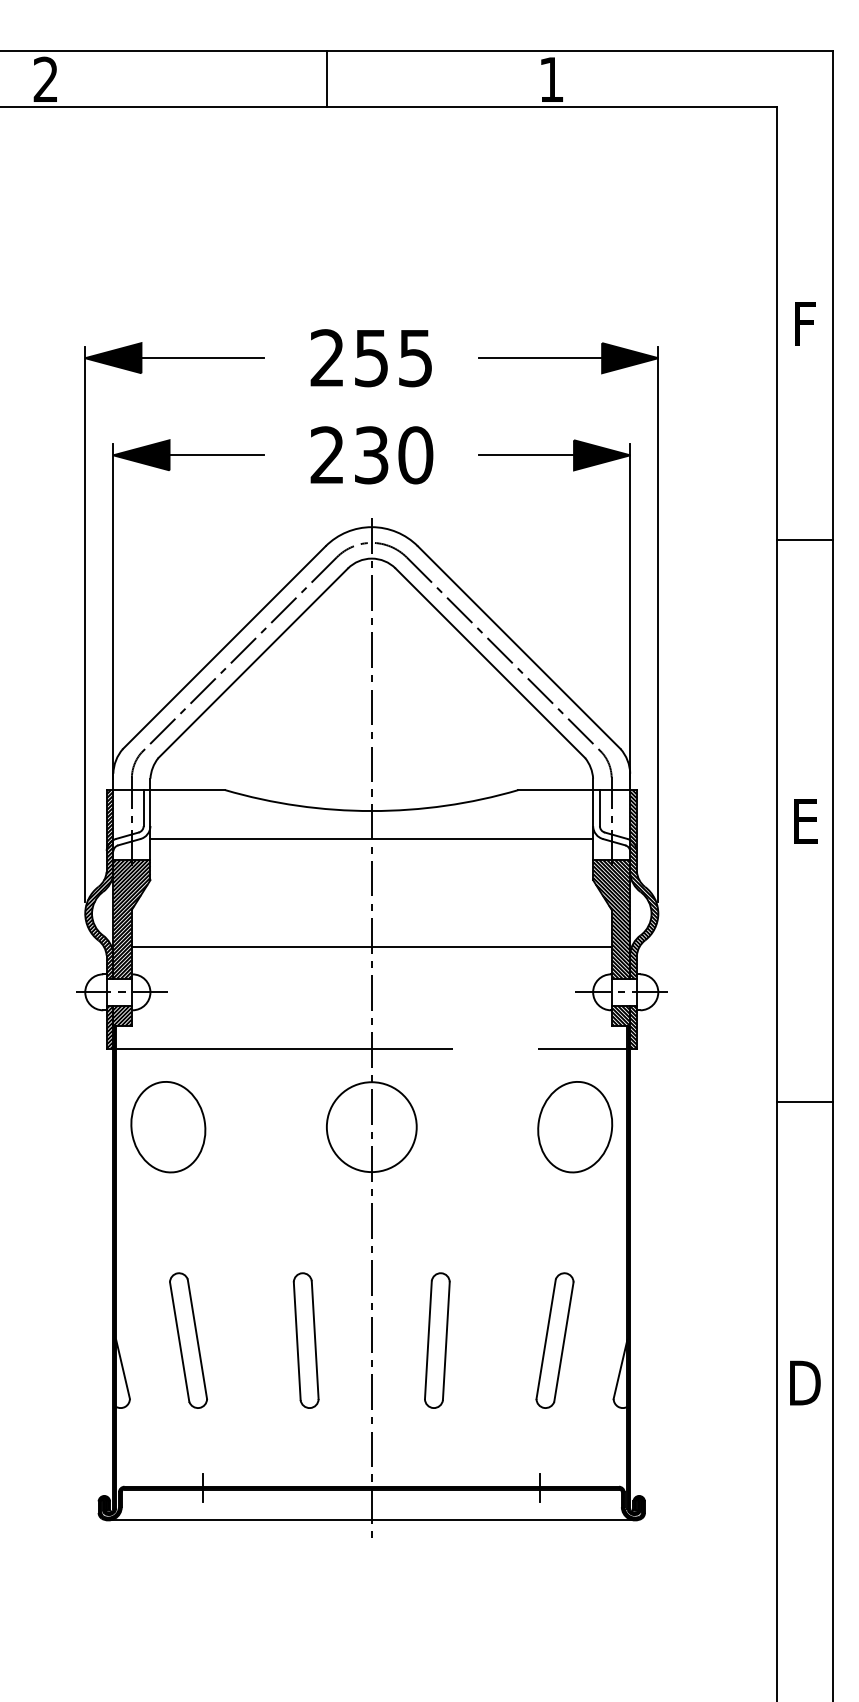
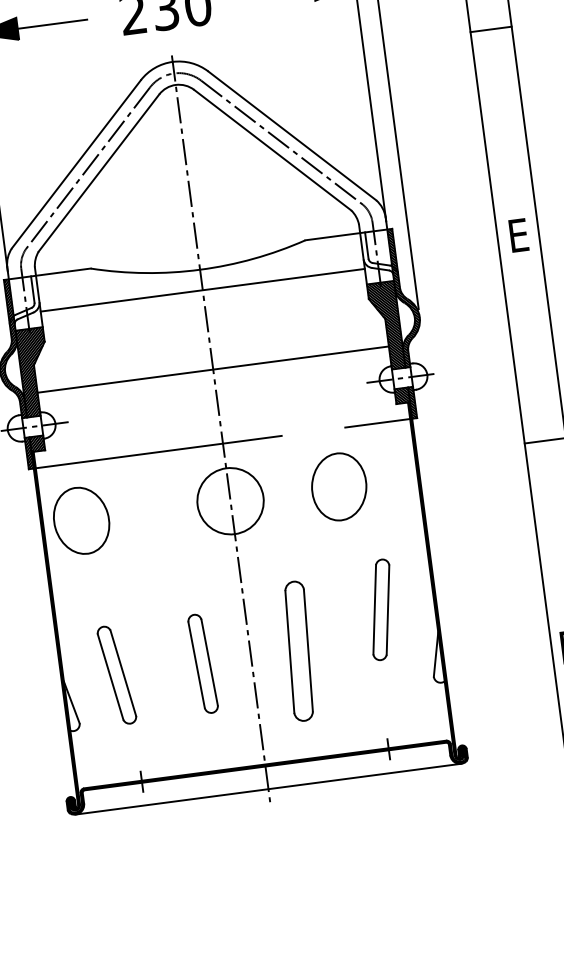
part: (575, 1127) -> (339, 487), moved
part: (437, 1340) -> (299, 651), size x1.4
part: (554, 1340) -> (380, 609), moved

